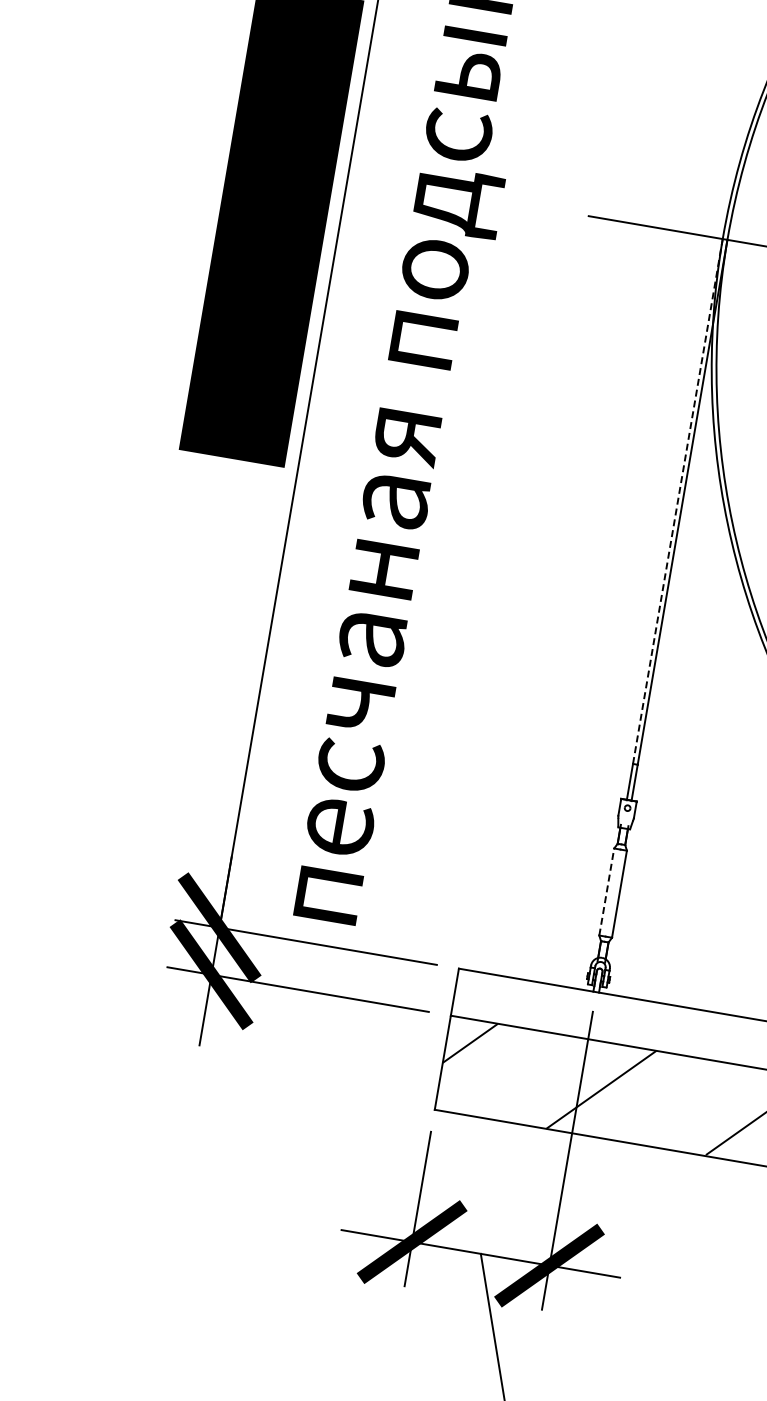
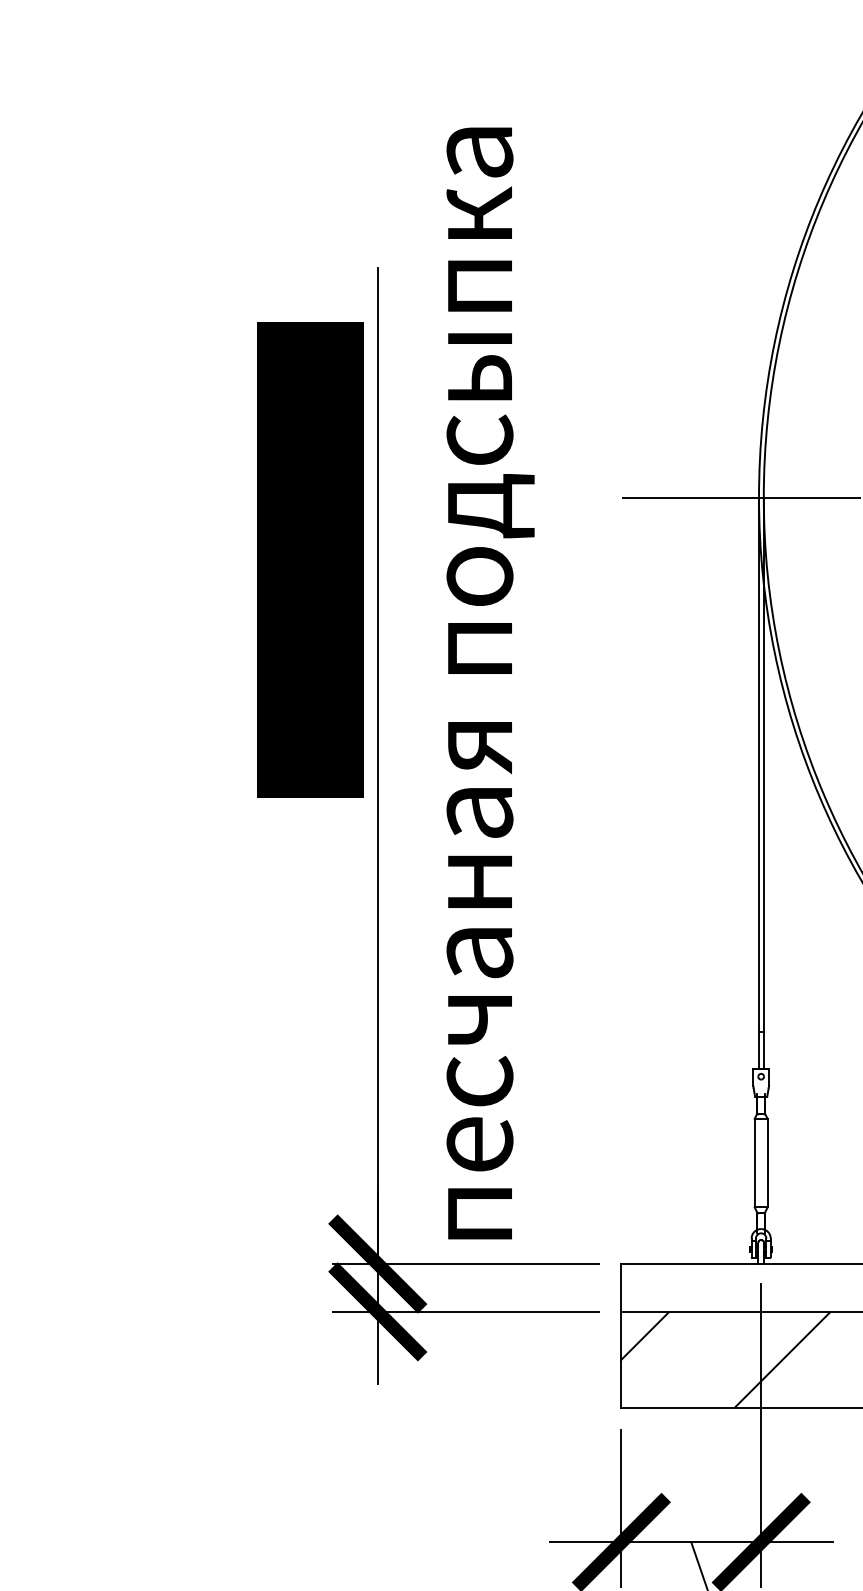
line: (678, 501) -> (759, 764), dashed -> solid
line: (606, 891) -> (754, 1162), dashed -> solid

